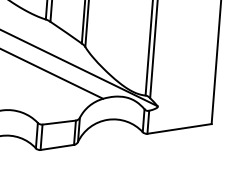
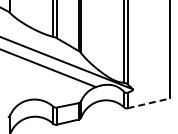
line: (179, 129) -> (148, 103), solid -> dashed

